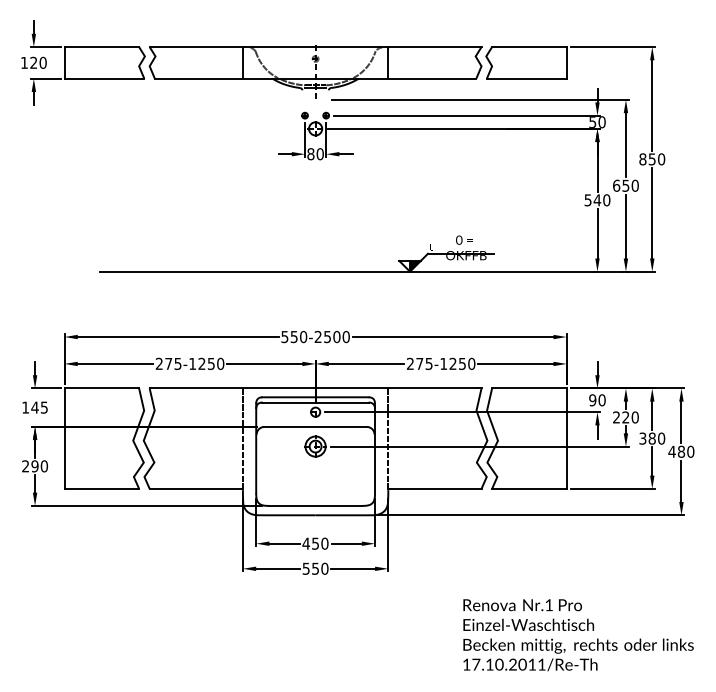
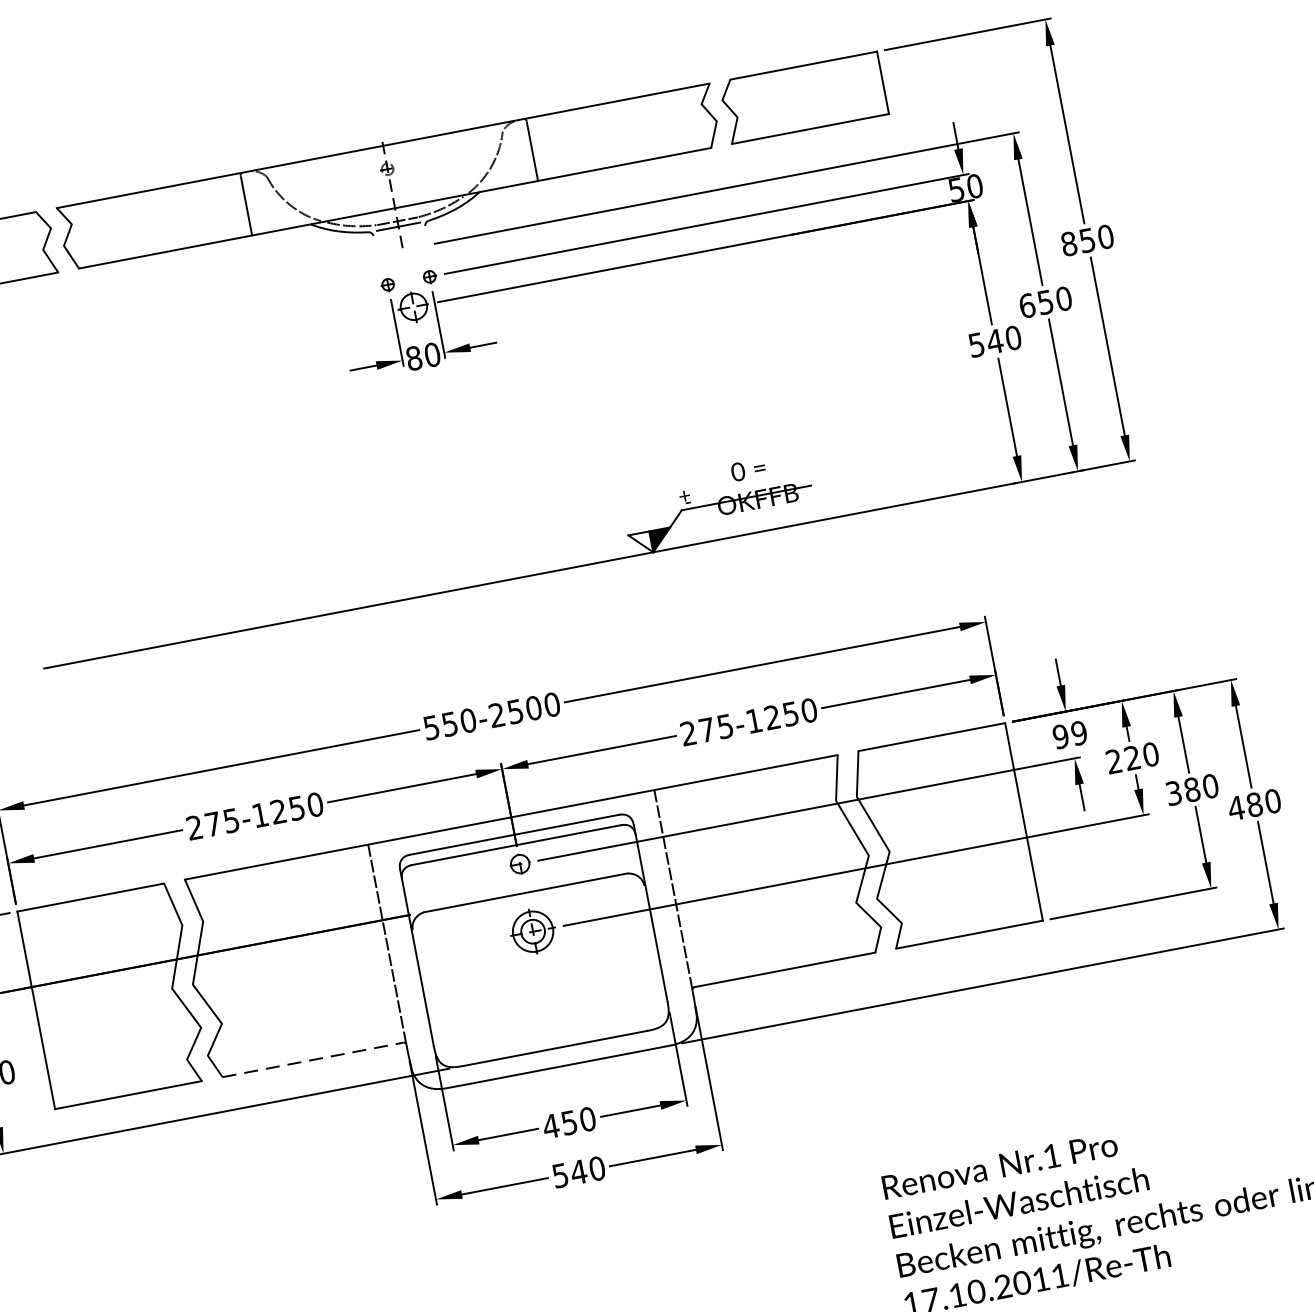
text: (601, 400) -> (1078, 733), 90 -> 99
line: (195, 488) -> (312, 1059), solid -> dashed
text: (315, 568) -> (578, 1171), 550 -> 540

